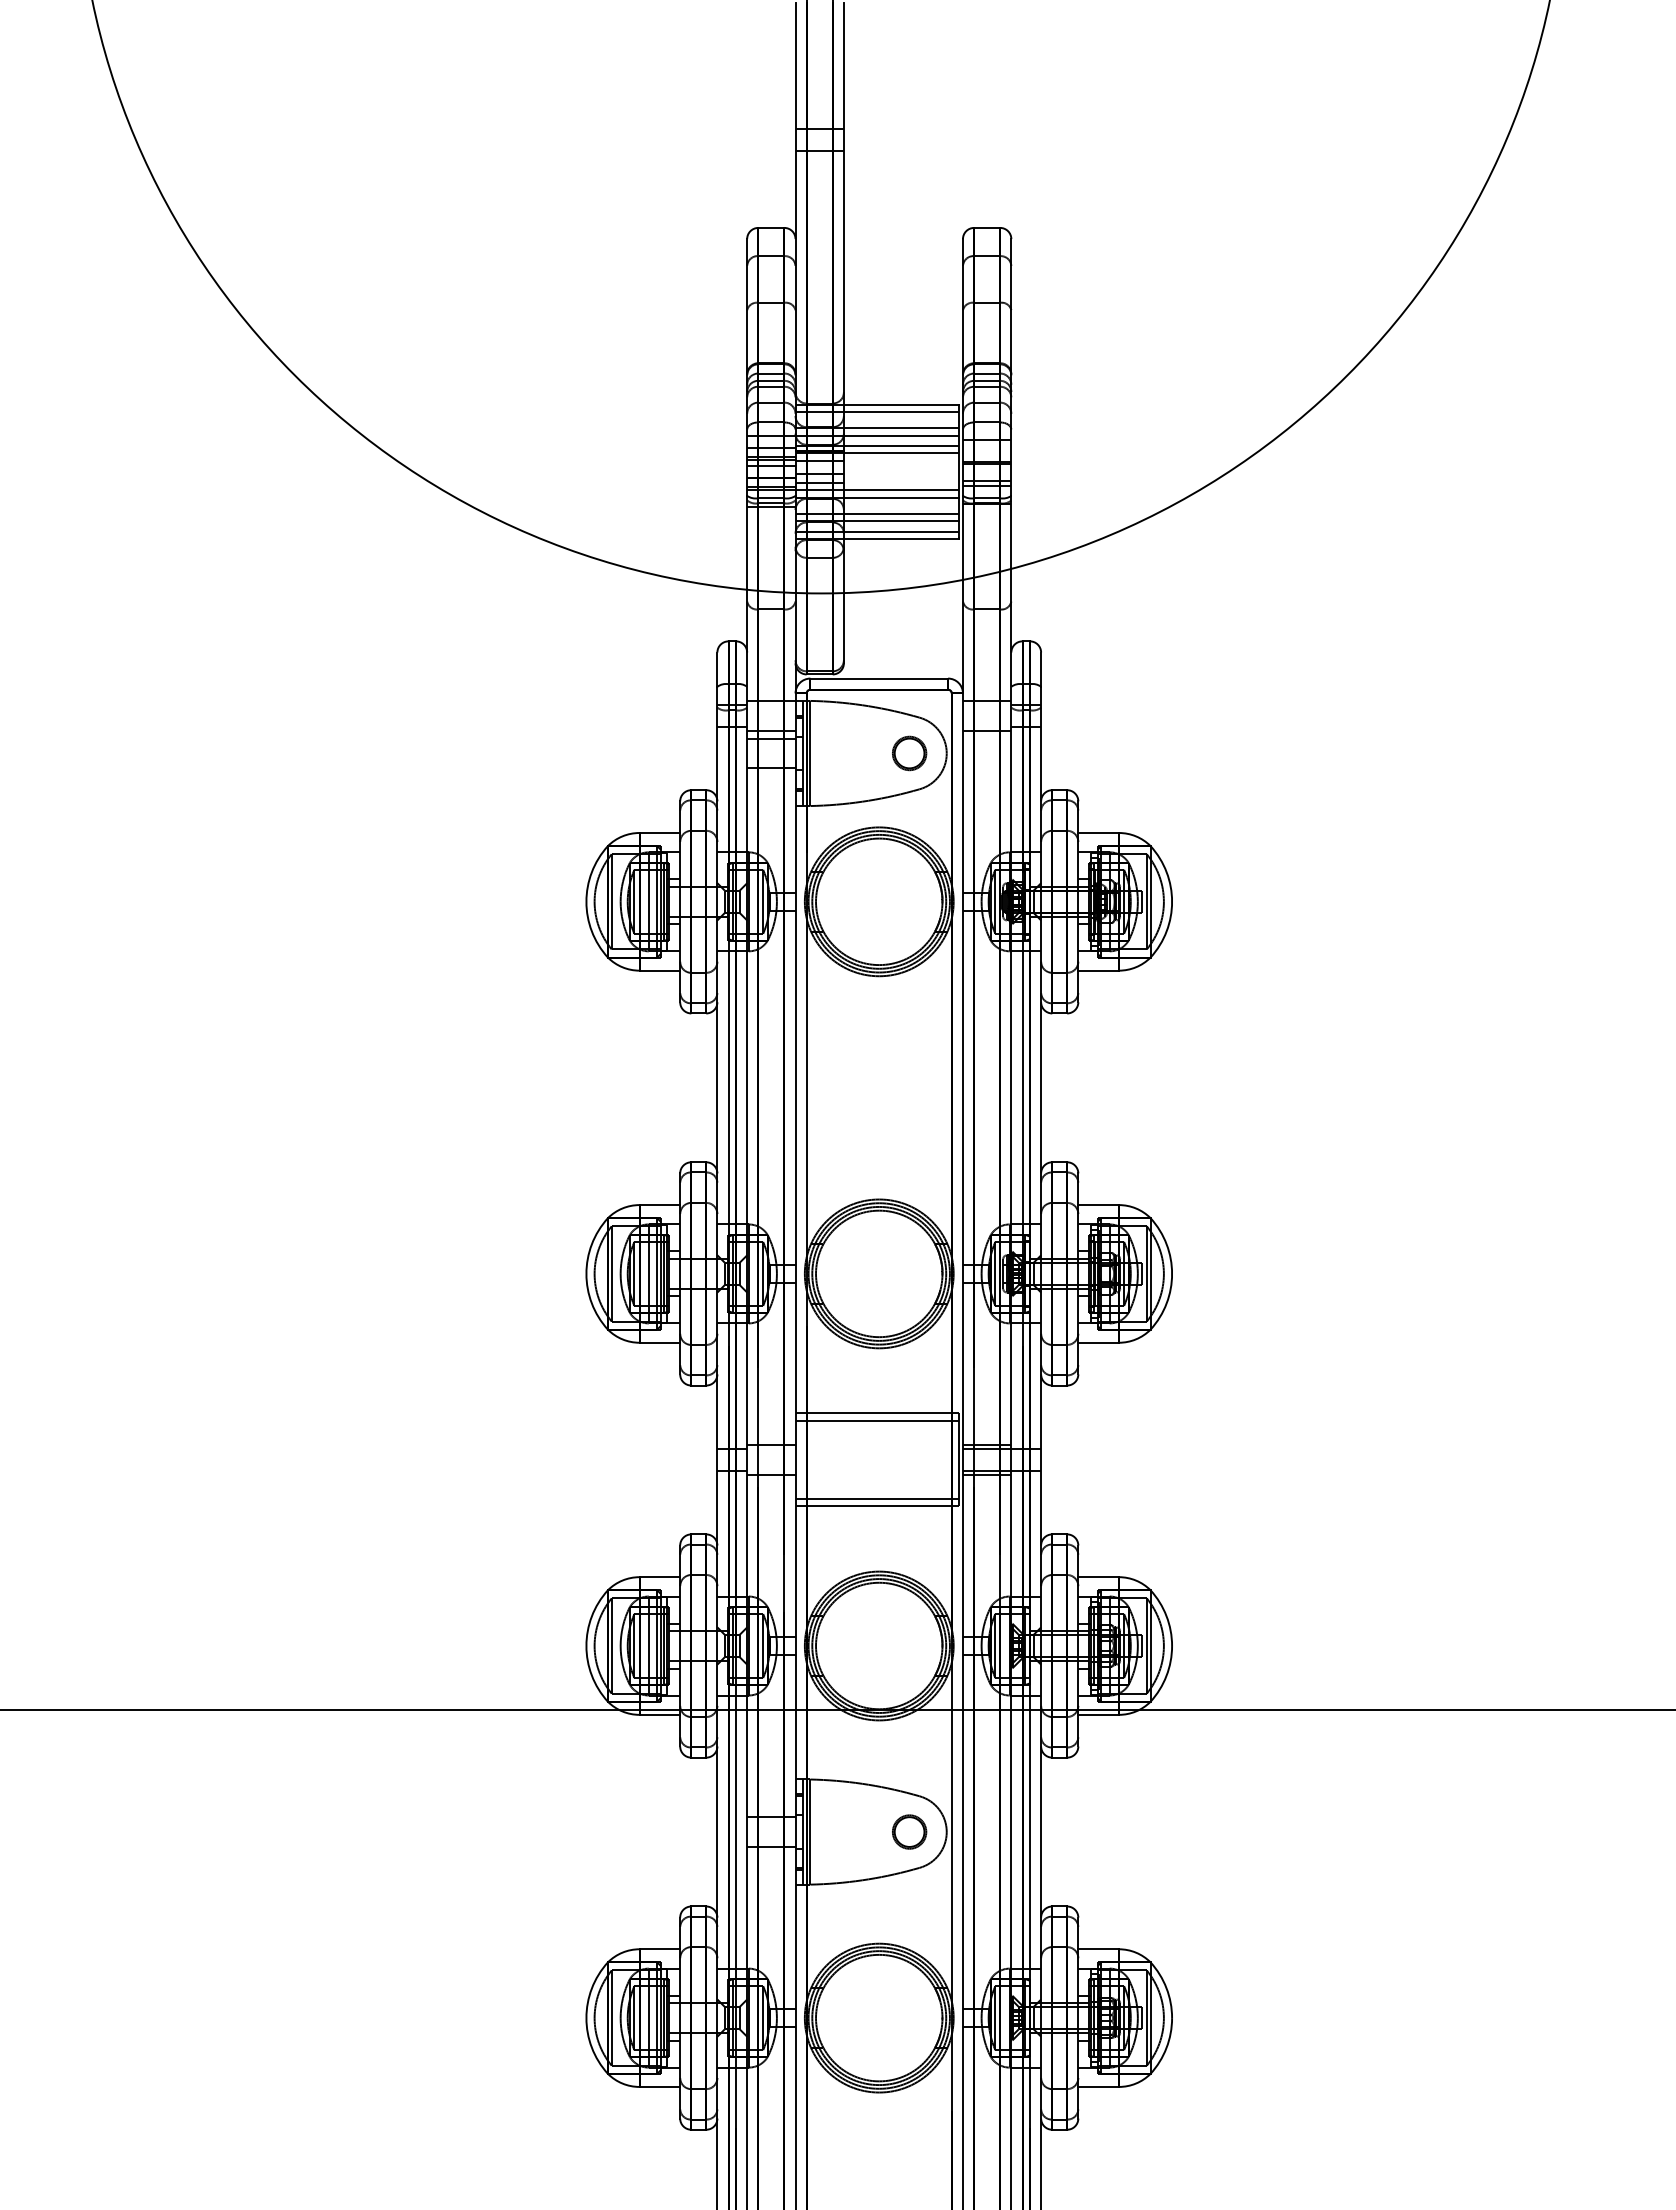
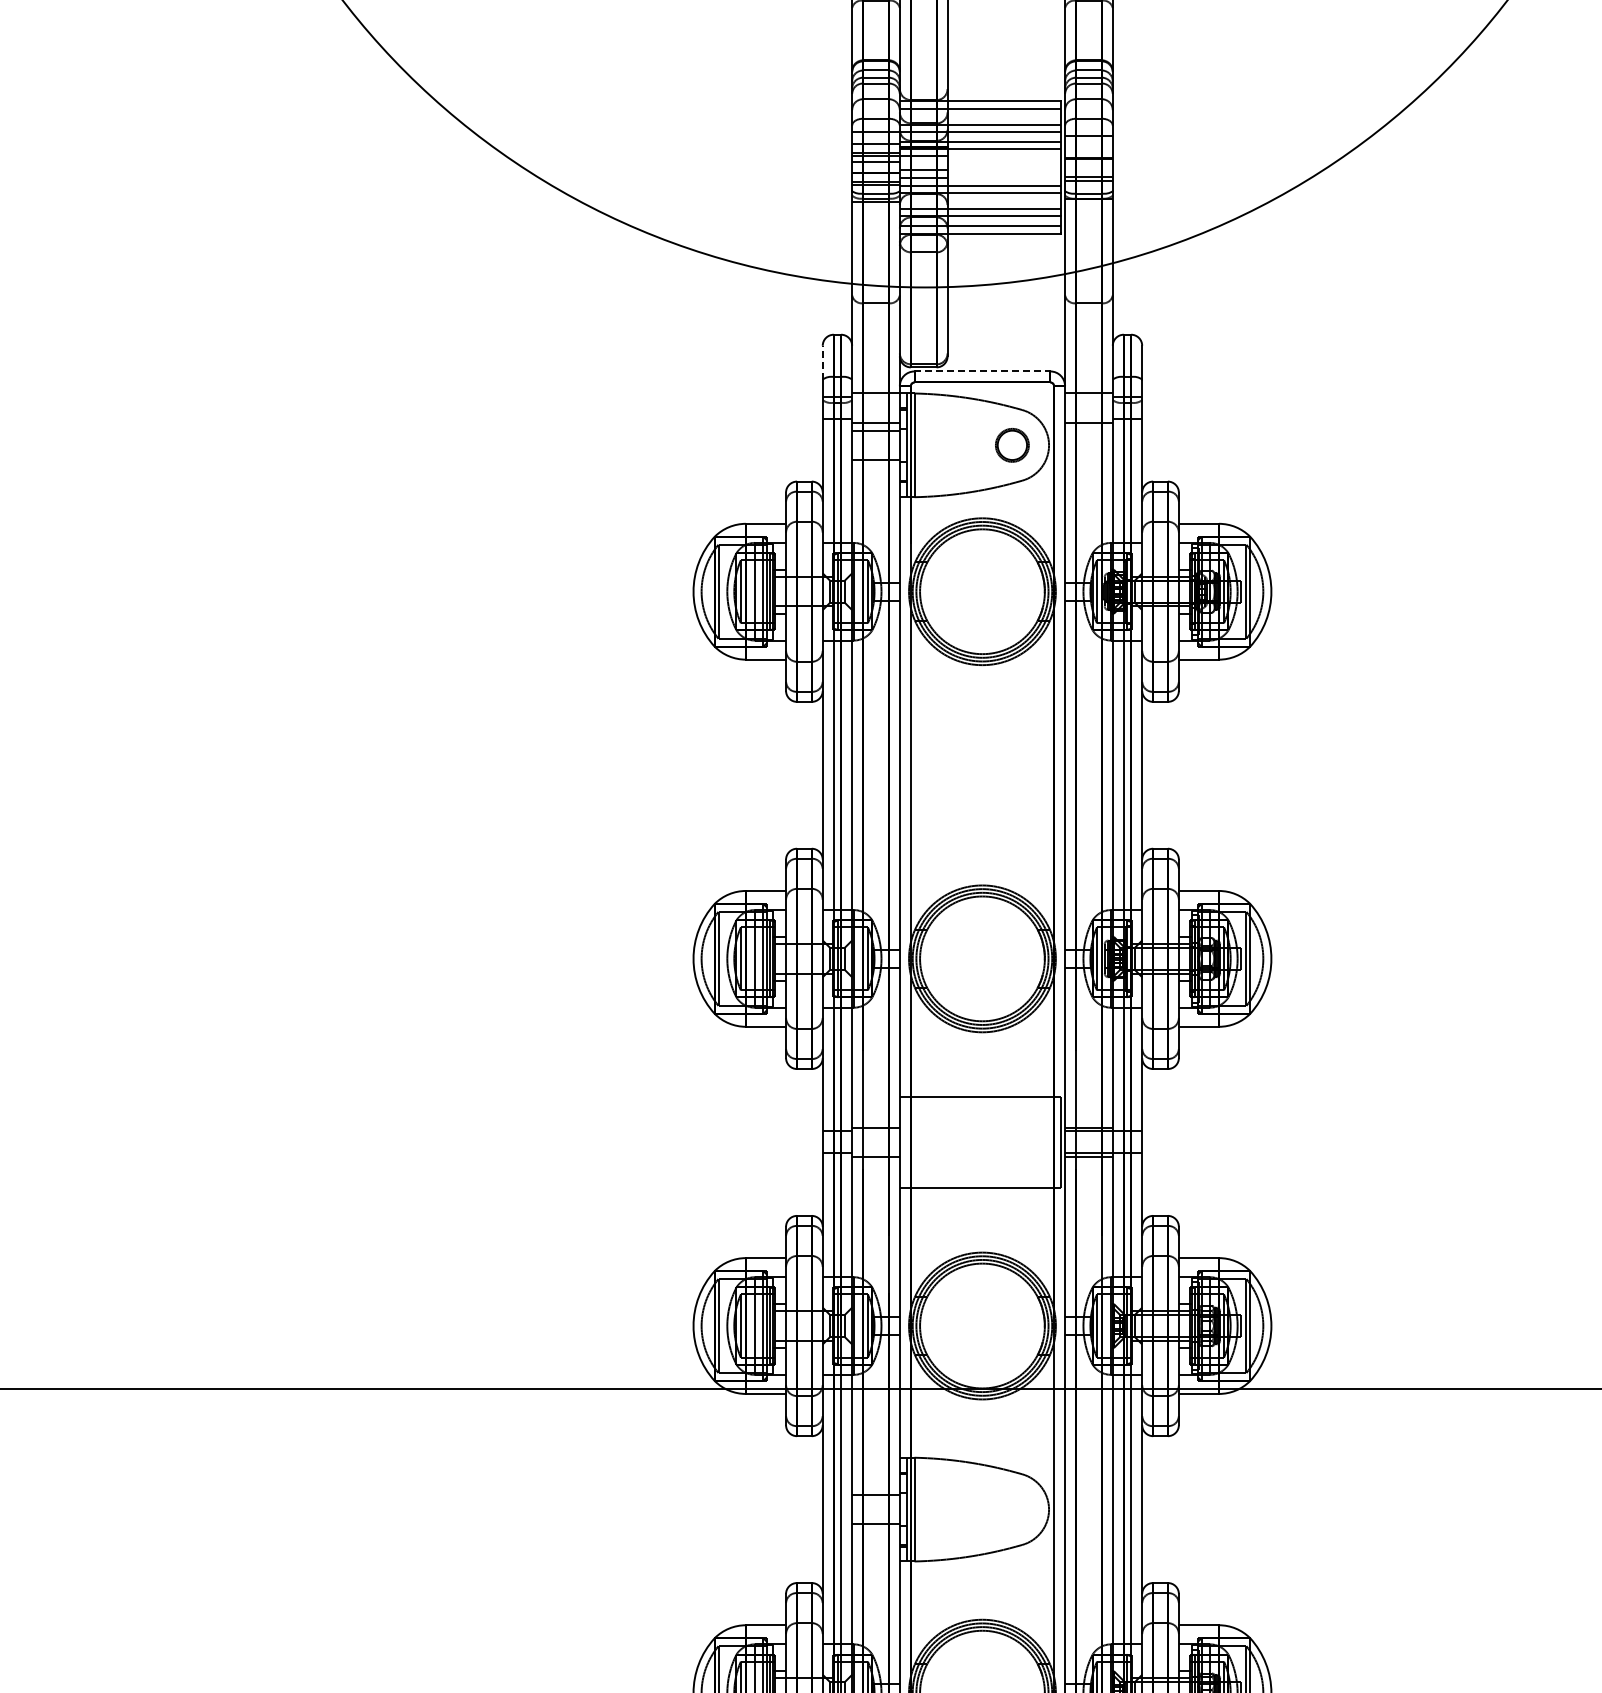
line: (717, 669) -> (822, 362), solid -> dashed
line: (879, 678) -> (982, 371), solid -> dashed
line: (877, 1420) -> (980, 1103), removed
line: (877, 1499) -> (980, 1181), removed
part: (909, 1831) -> (1012, 1509), removed

